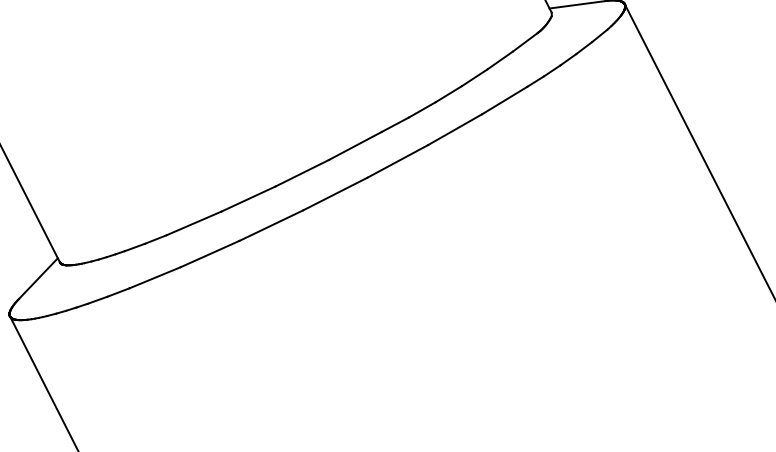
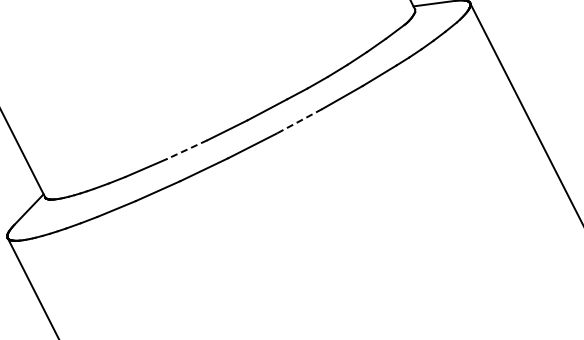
line: (397, 161) -> (299, 121), solid -> dashed
line: (247, 198) -> (186, 149), solid -> dashed

